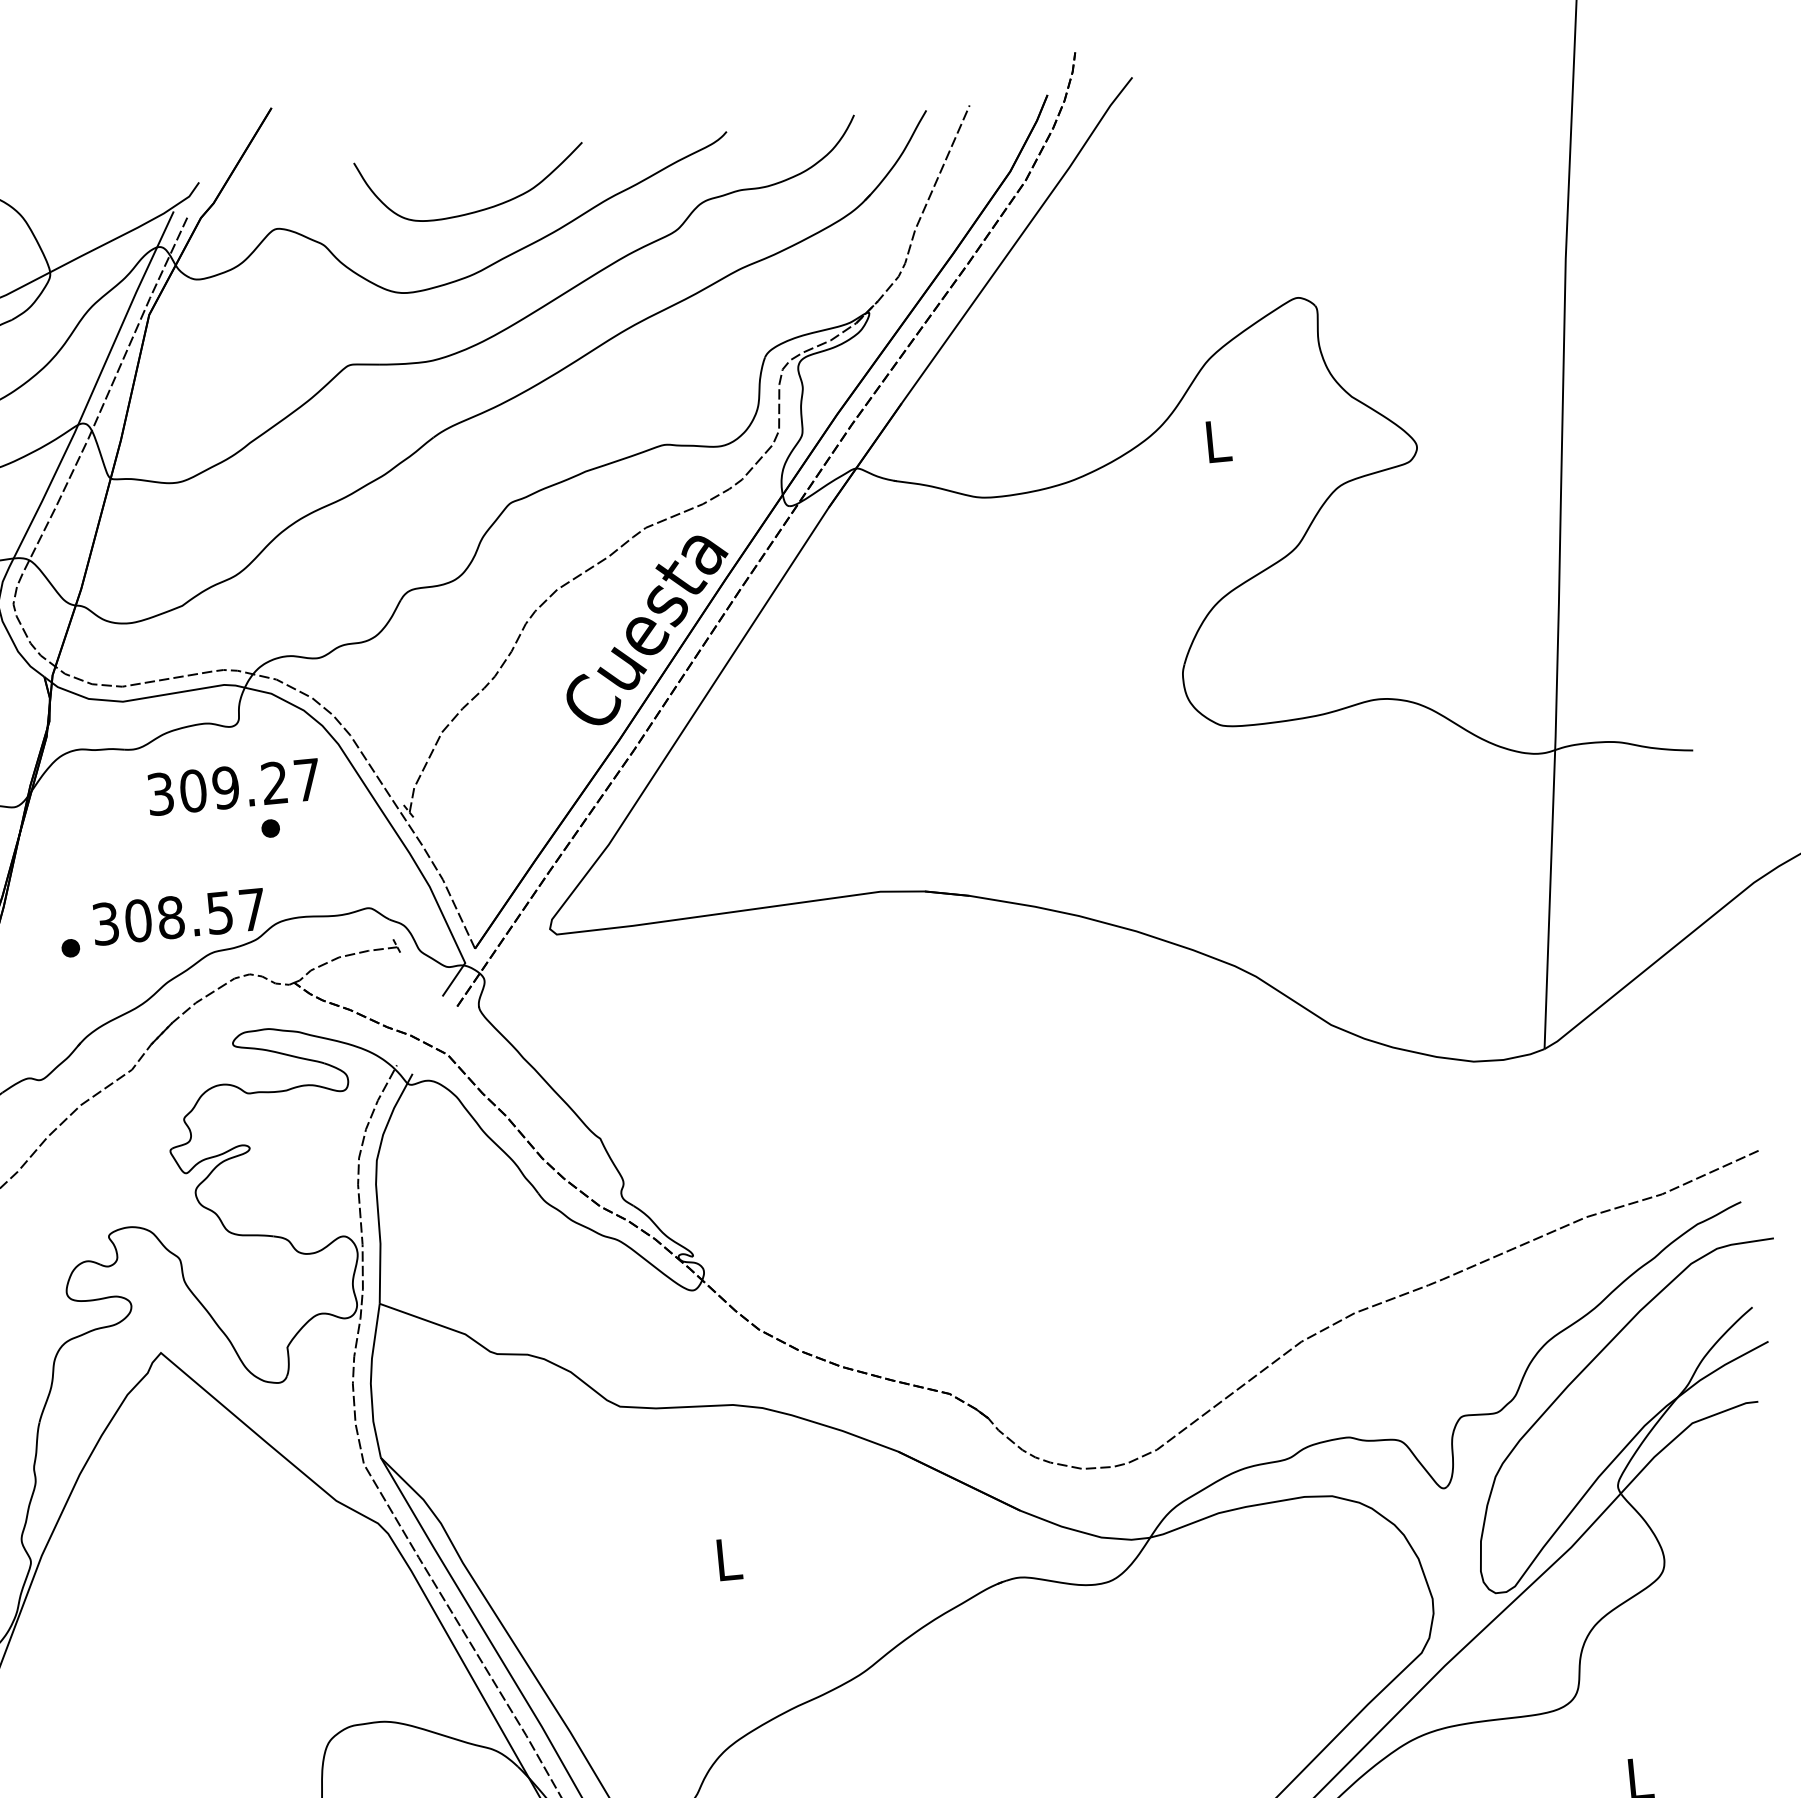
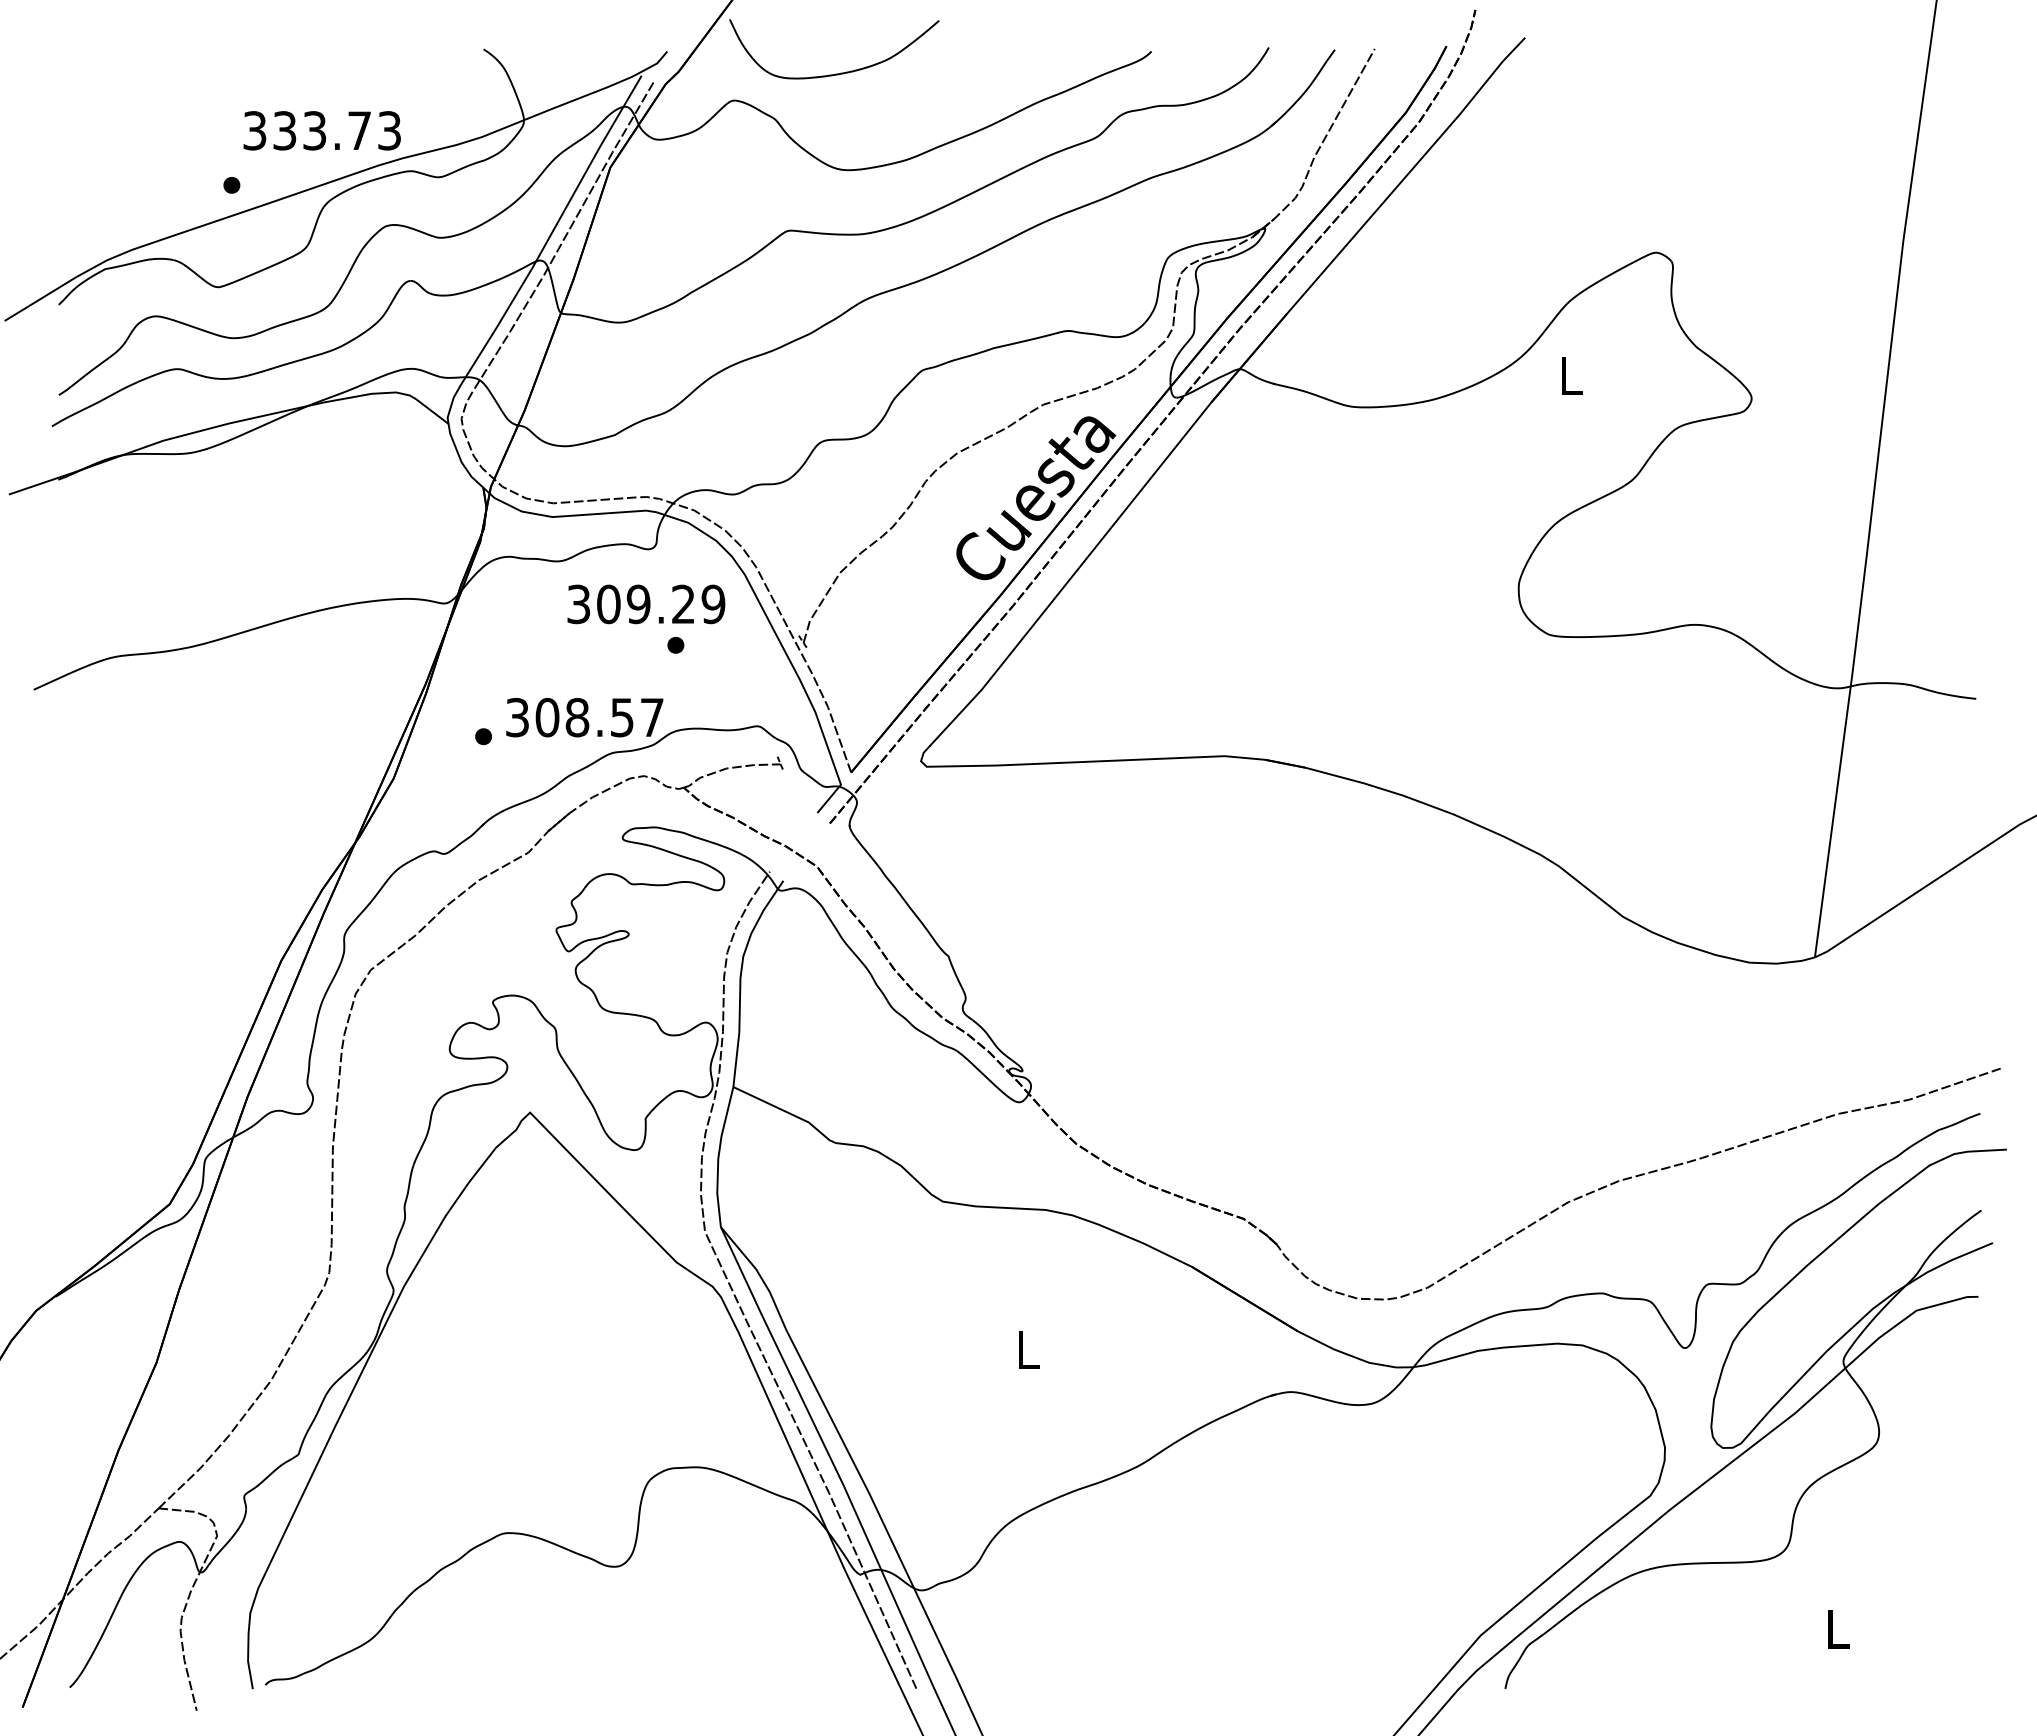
curve: (474, 210) -> (835, 73), moved
text: (307, 780) -> (713, 604), 309.27 -> 309.29

